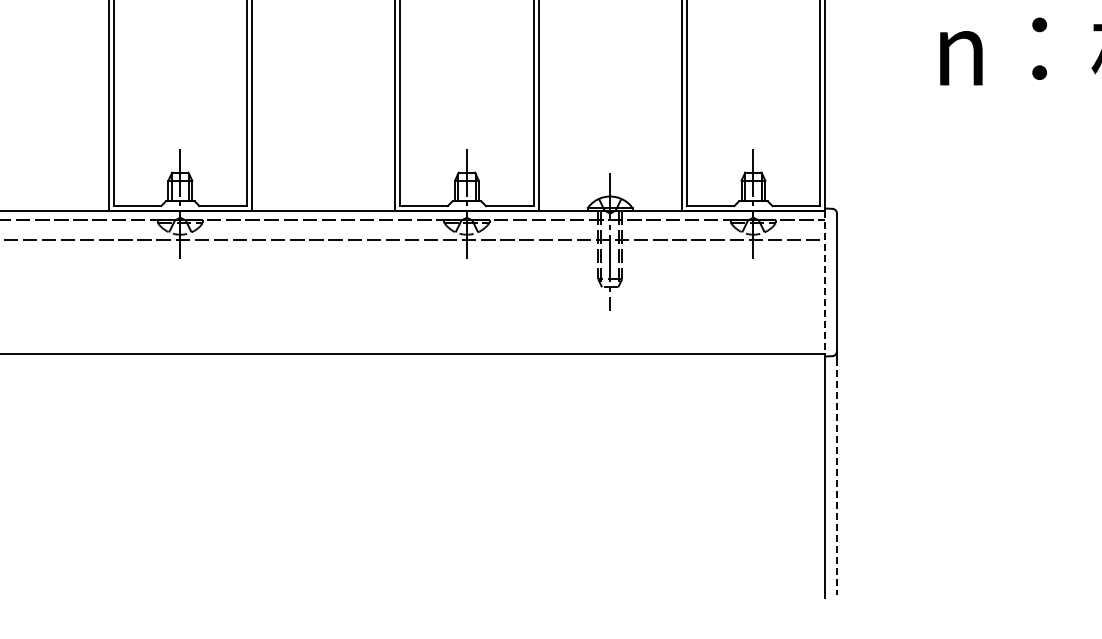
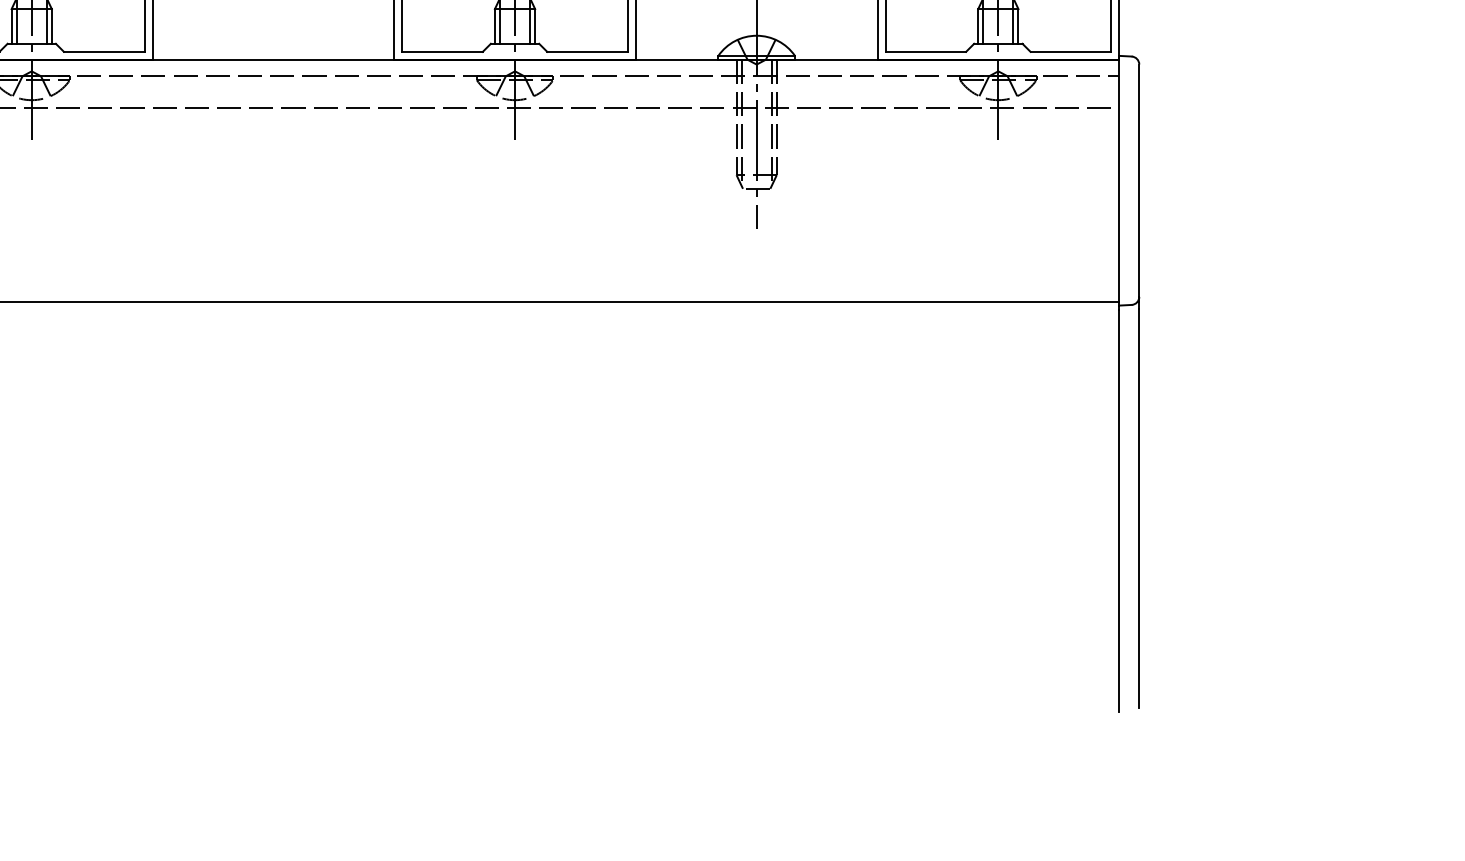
line: (825, 282) -> (1119, 180), dashed -> solid
line: (837, 477) -> (1140, 509), dashed -> solid

